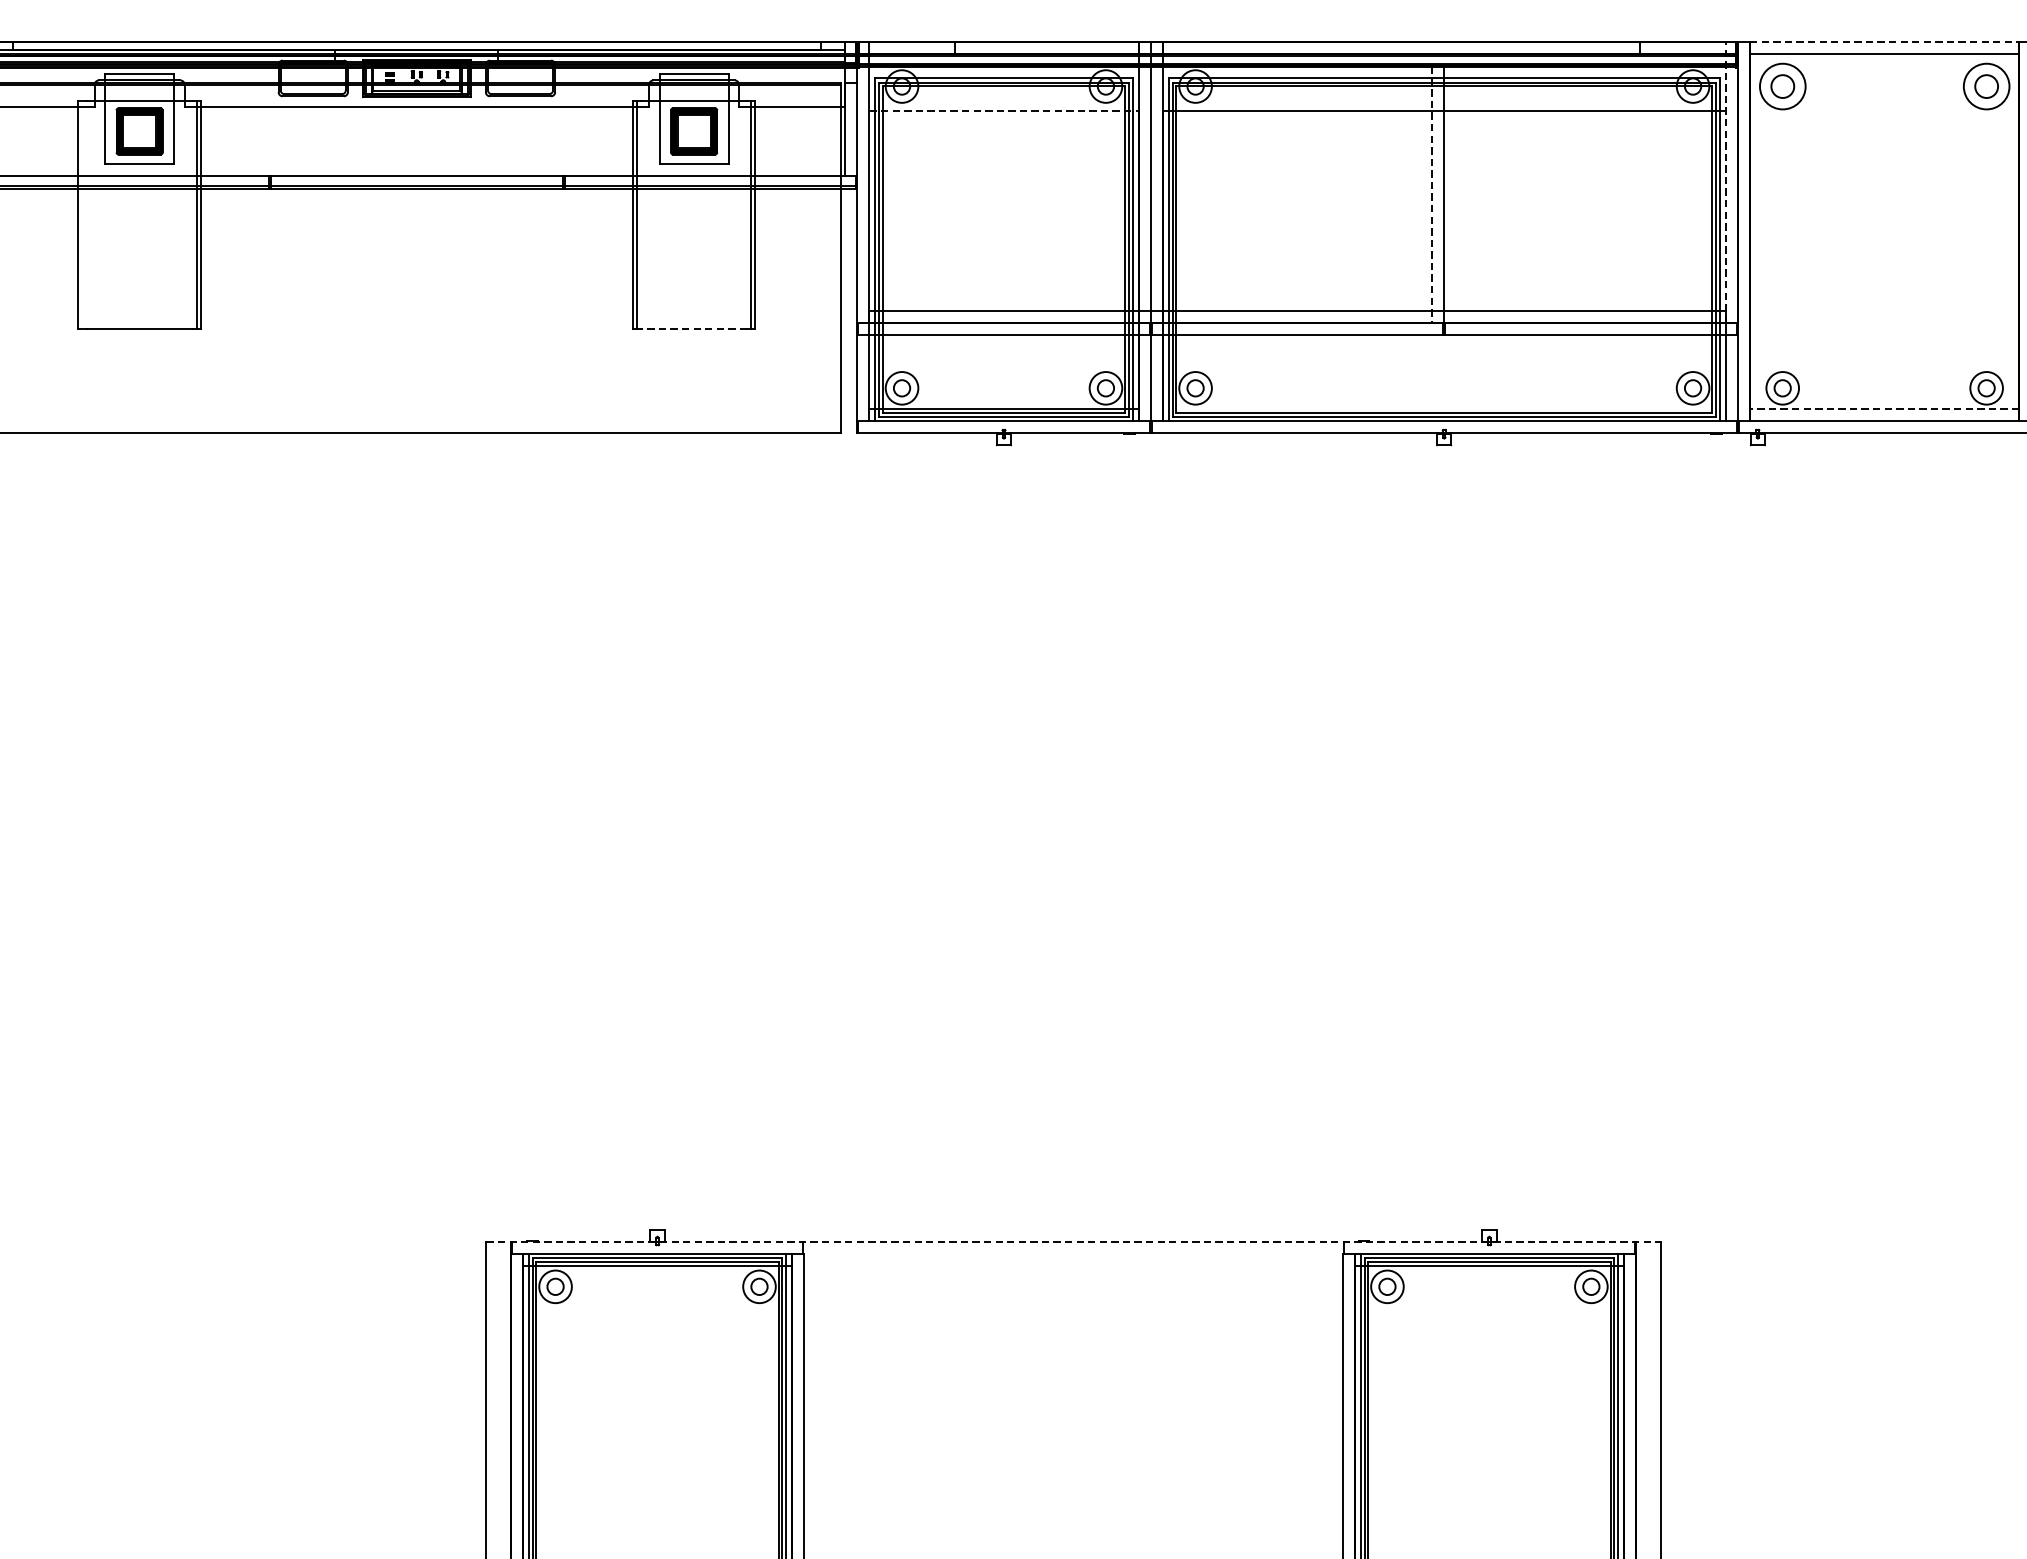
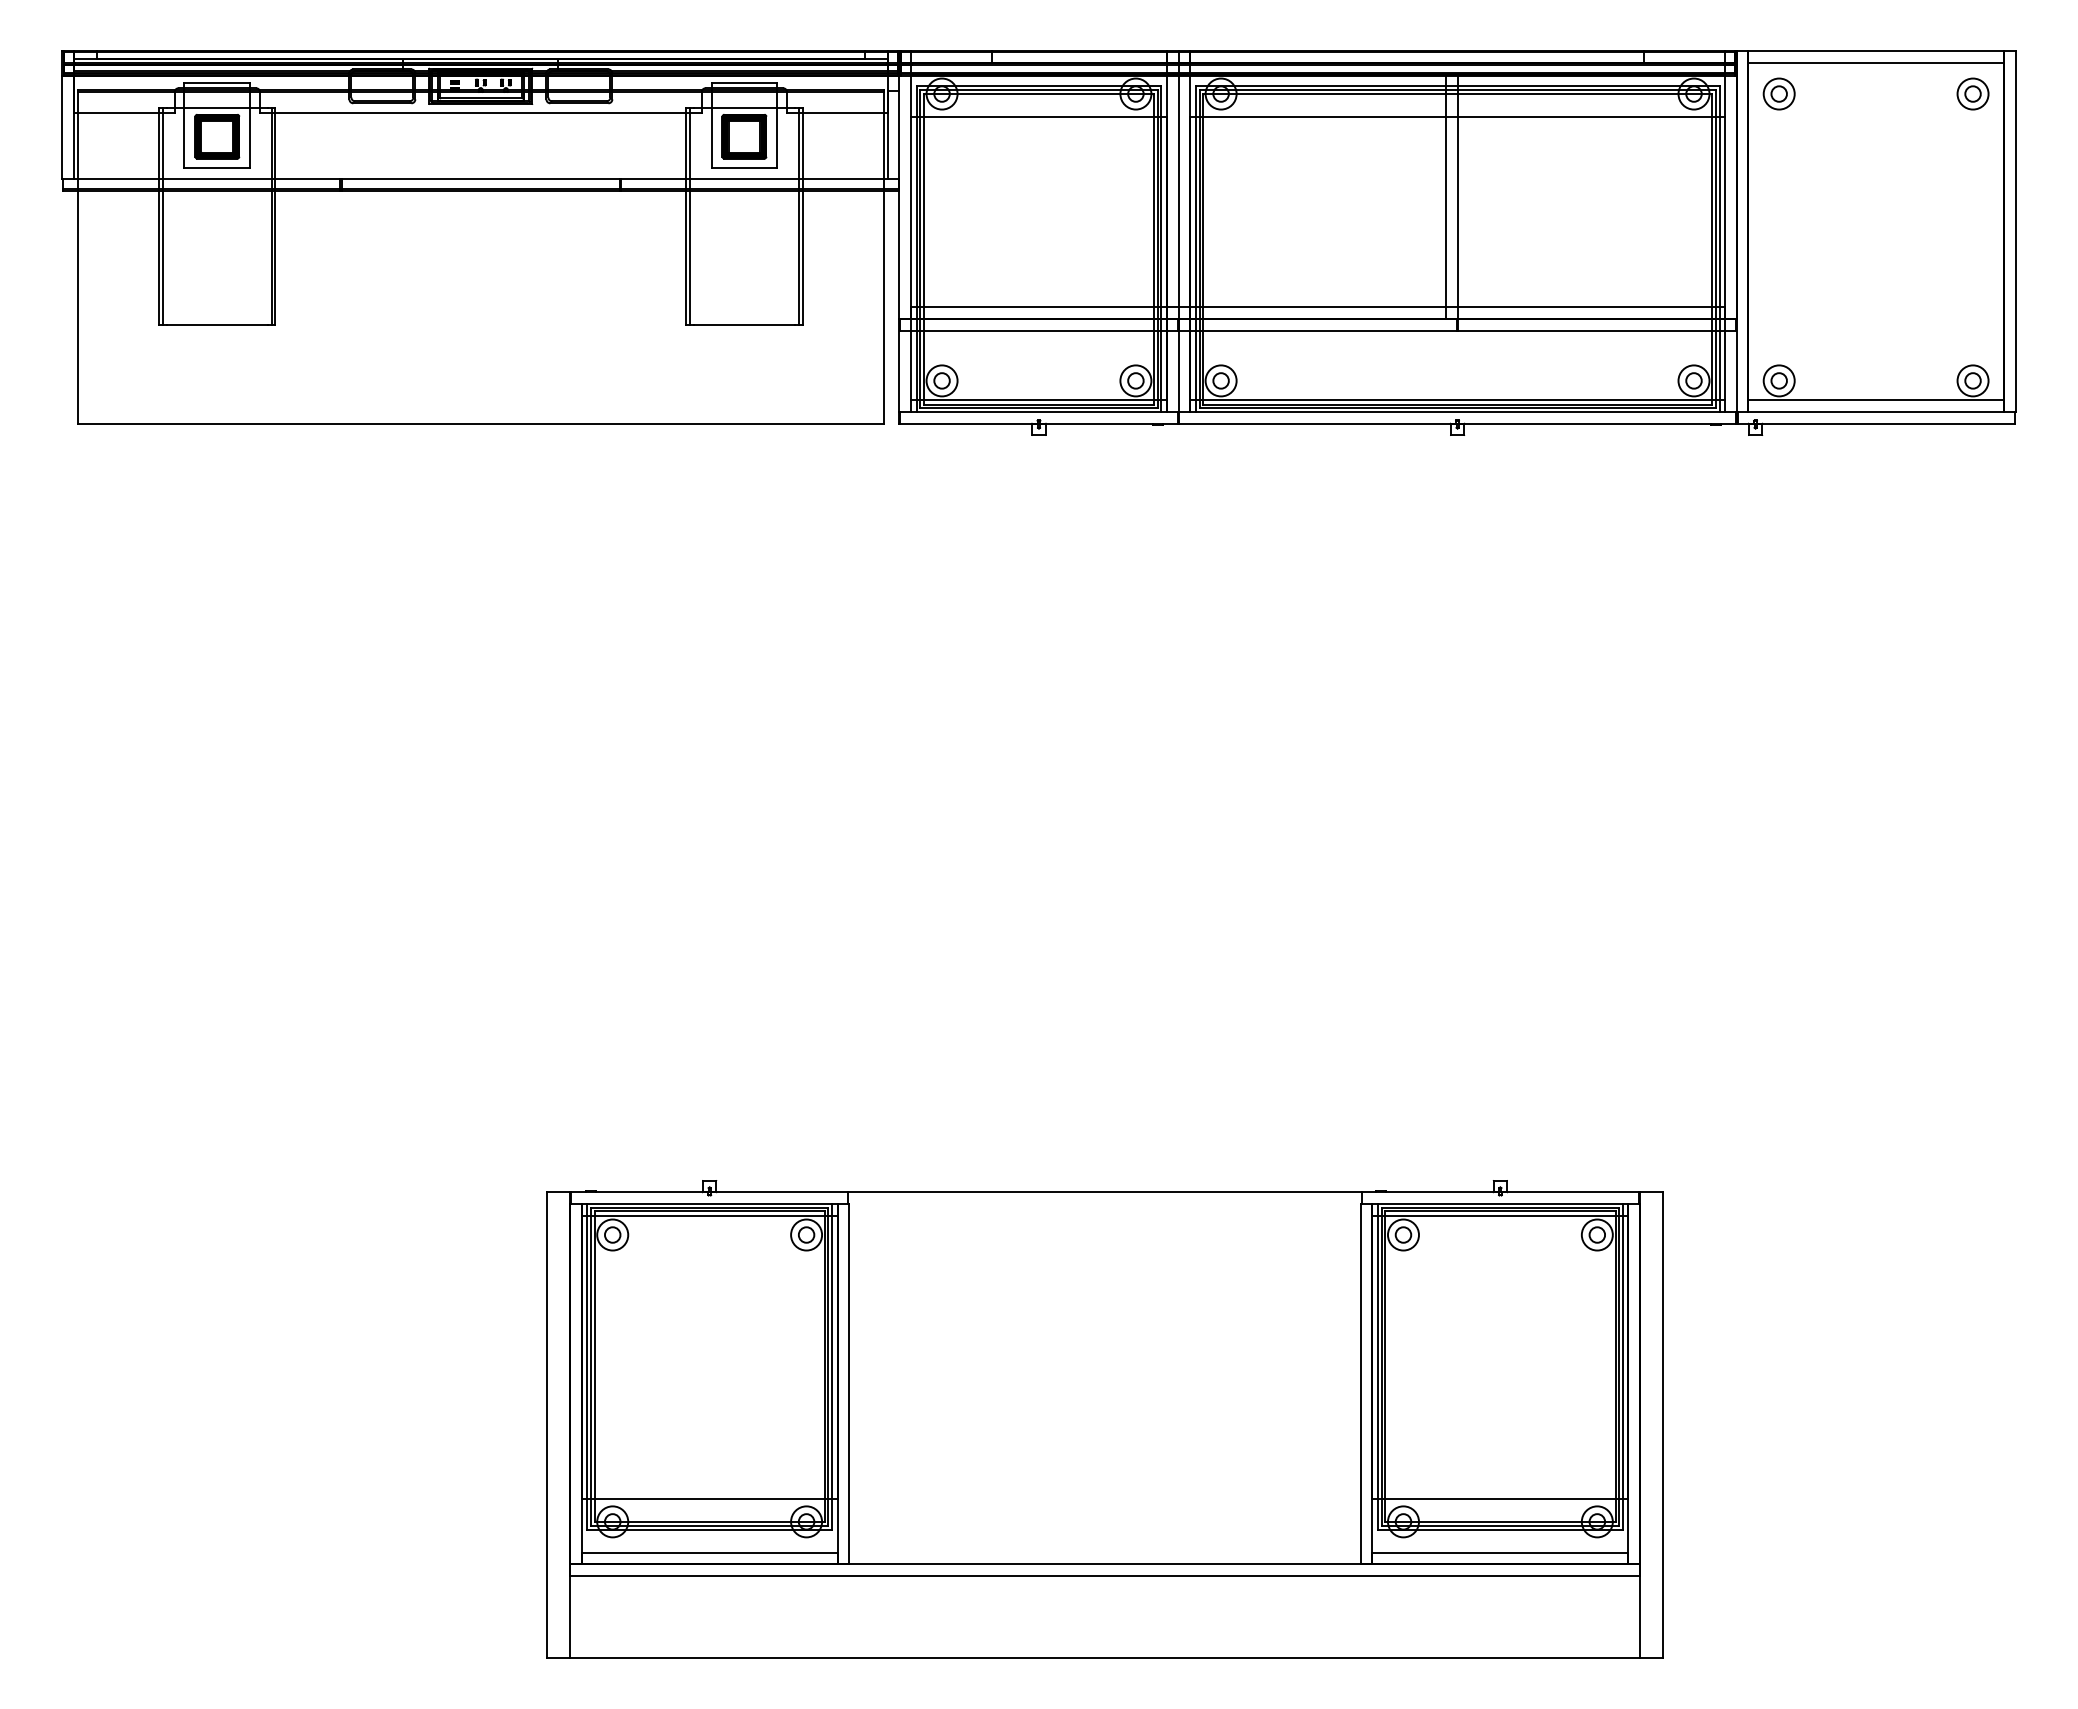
line: (1885, 41) -> (1876, 51), dashed -> solid
part: (1781, 85) -> (1778, 93), size x0.71
part: (1986, 85) -> (1972, 93), size x0.71
line: (1004, 111) -> (1039, 117), dashed -> solid
line: (1726, 182) -> (1725, 185), dashed -> solid
line: (1431, 195) -> (1445, 197), dashed -> solid
line: (82, 214) -> (163, 215), added
line: (693, 328) -> (743, 324), dashed -> solid
line: (1444, 408) -> (1457, 400), added
line: (1885, 408) -> (1876, 400), dashed -> solid
line: (1073, 1242) -> (1105, 1192), dashed -> solid

